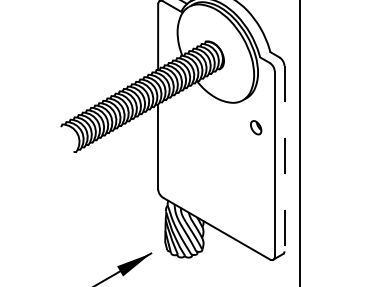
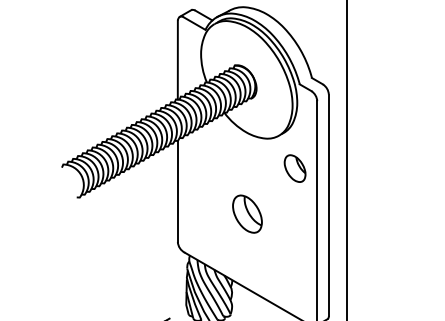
part: (255, 127) -> (294, 168), size x1.67
line: (284, 158) -> (328, 205), dashed -> solid
part: (216, 165) -> (247, 213), added

